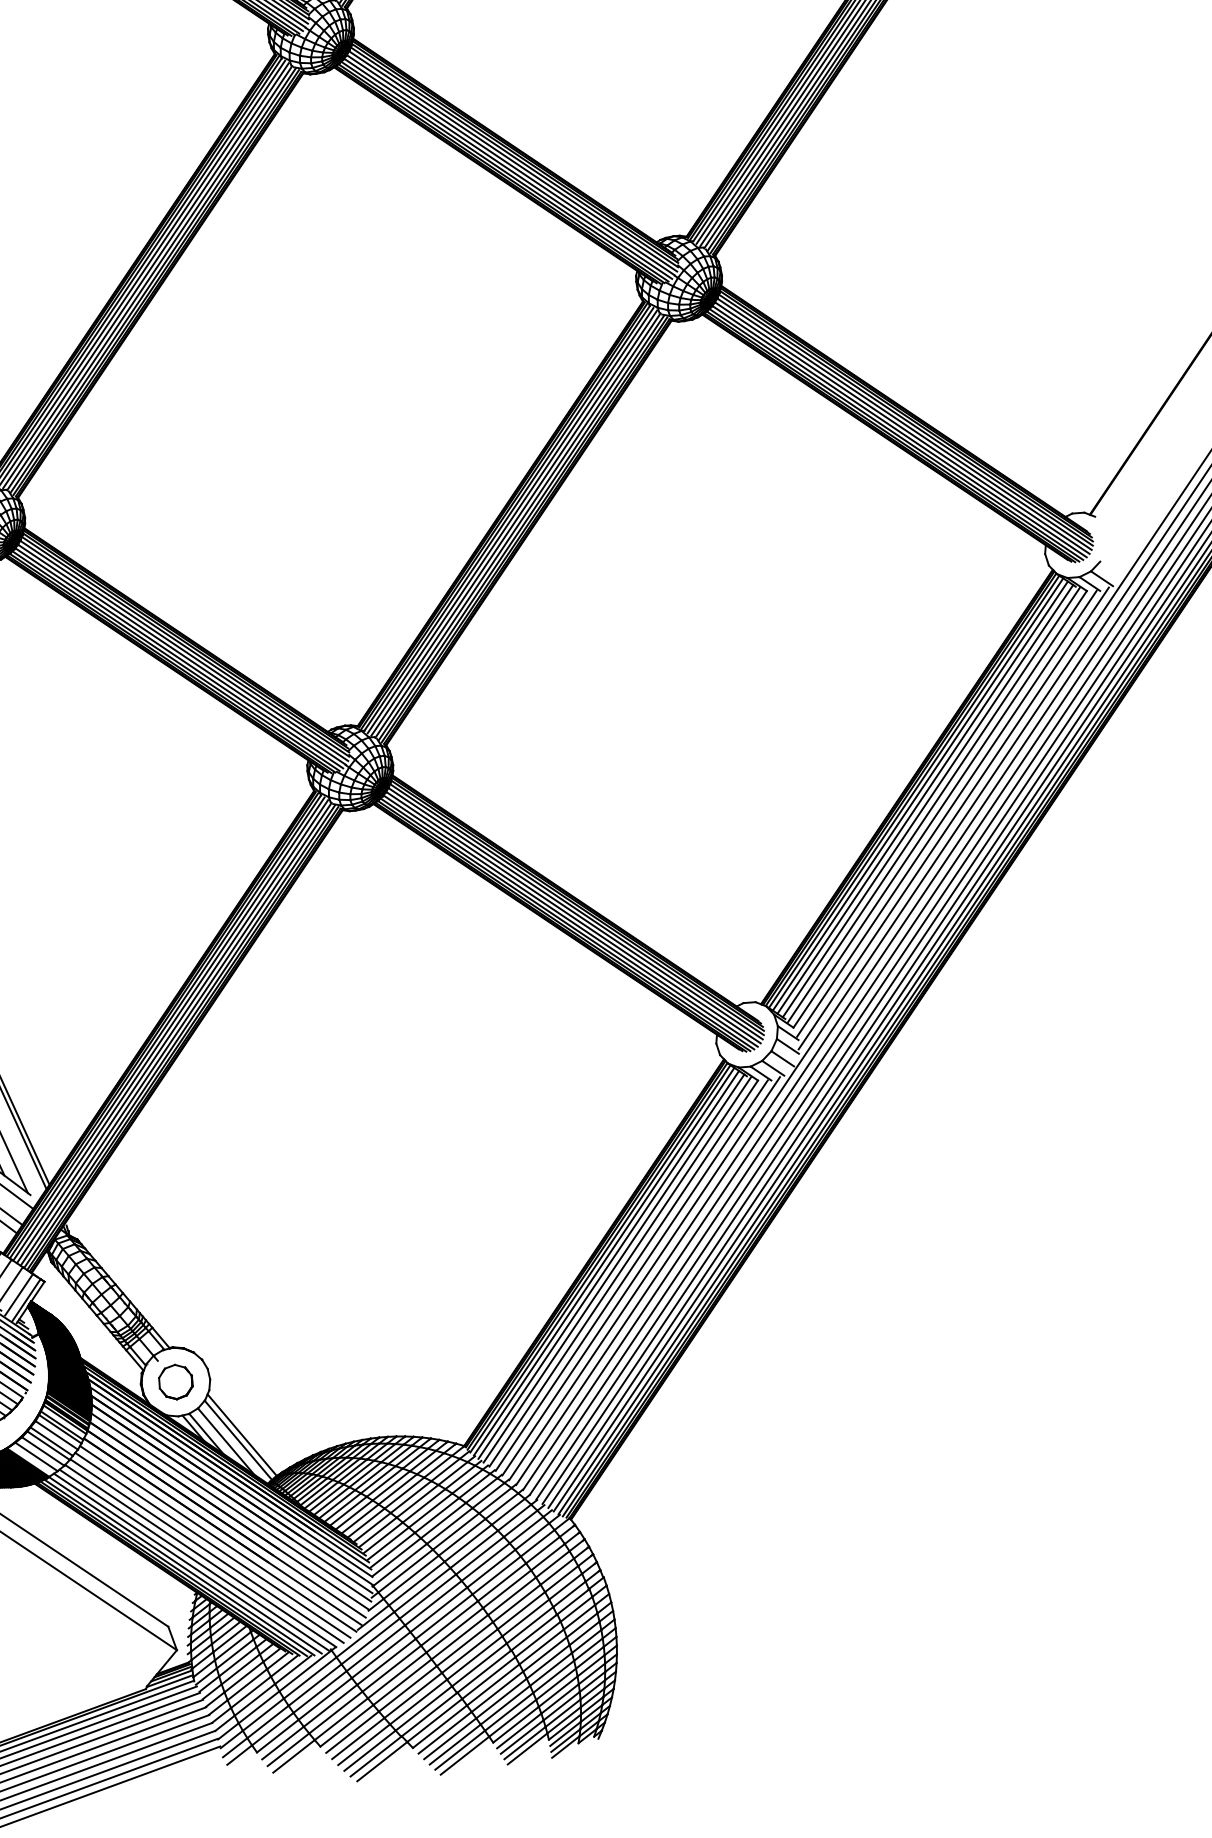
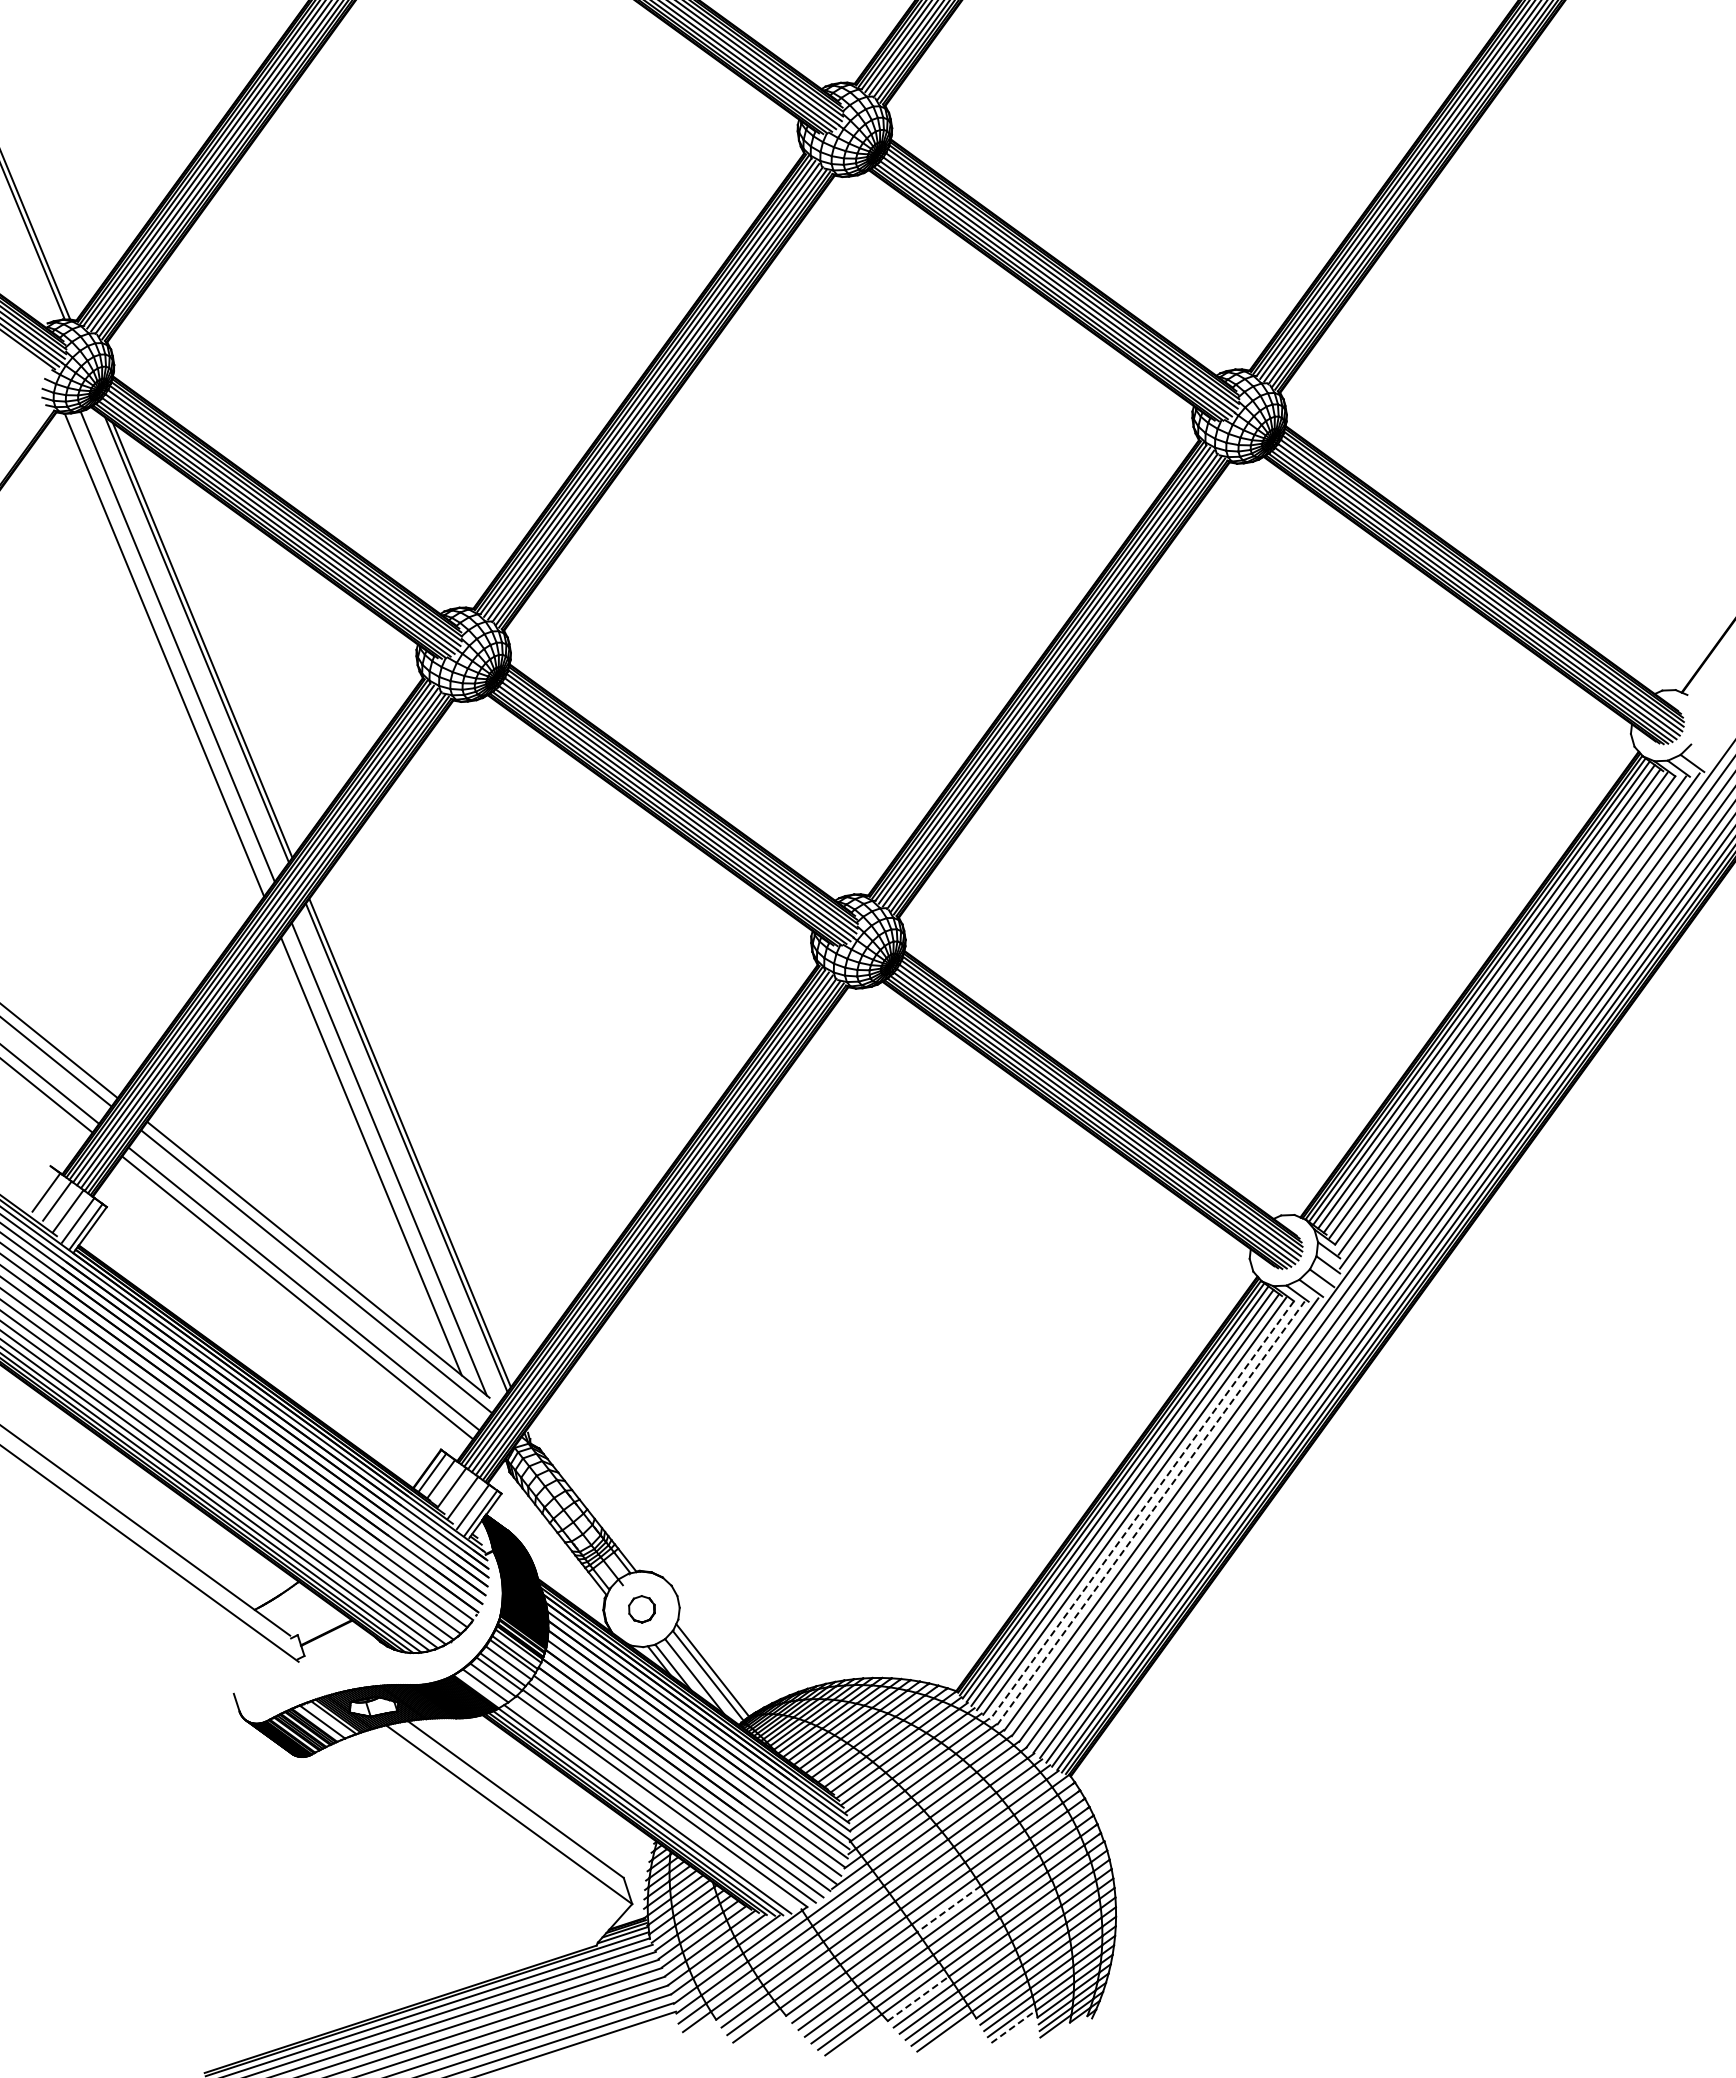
line: (627, 1275) -> (1142, 1510), solid -> dashed
line: (634, 1278) -> (1150, 1513), solid -> dashed
part: (175, 1382) -> (641, 1609), size x0.7
line: (193, 1559) -> (654, 1805), removed
line: (464, 1644) -> (948, 1909), solid -> dashed
line: (440, 1726) -> (918, 1998), solid -> dashed
line: (527, 1748) -> (1013, 2026), solid -> dashed

